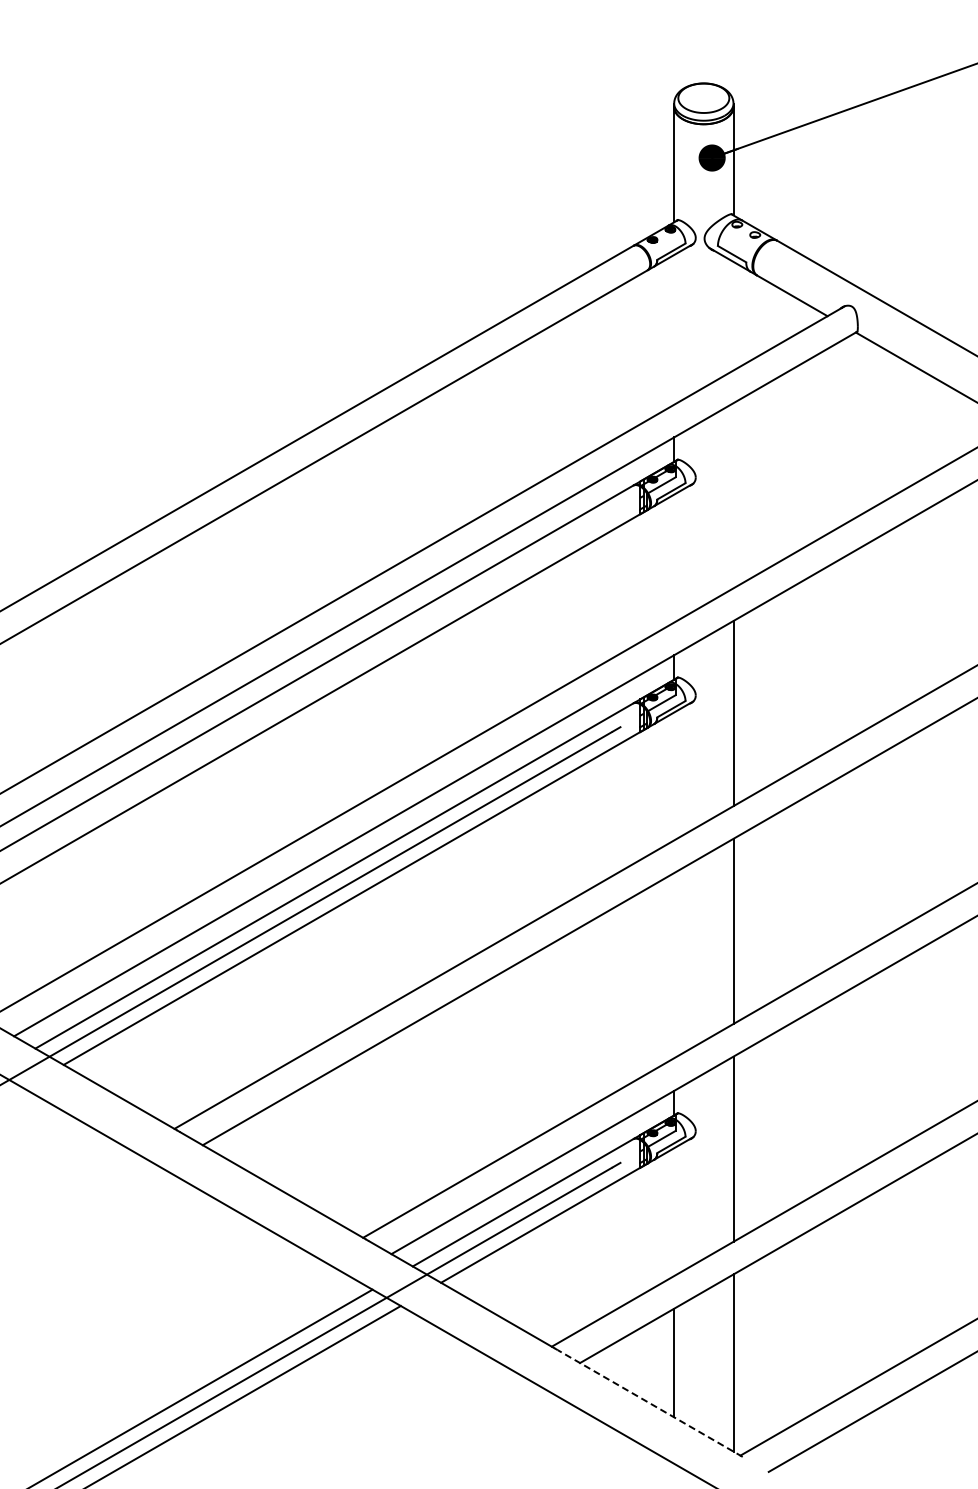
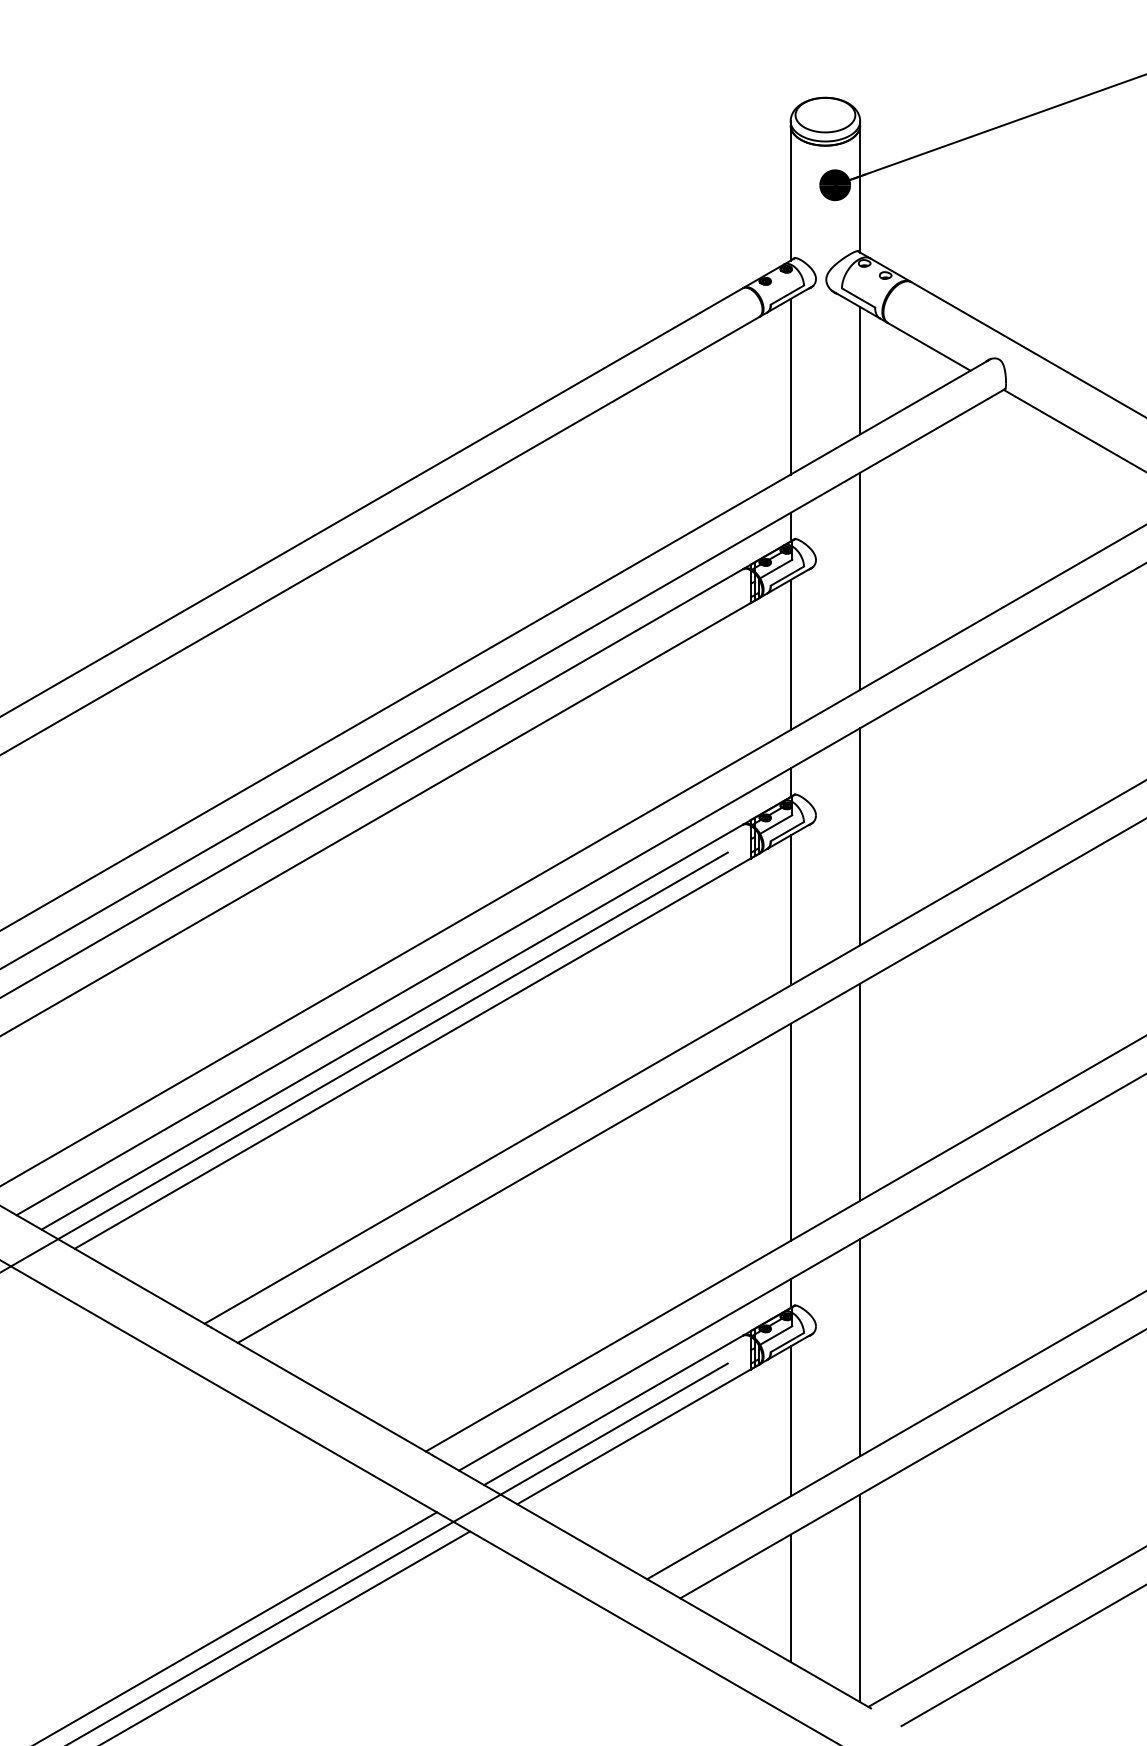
line: (733, 315) -> (860, 369), added
line: (674, 329) -> (791, 386), added
line: (733, 495) -> (860, 580), added
line: (674, 558) -> (791, 654), added
line: (674, 776) -> (791, 910), added
line: (674, 965) -> (791, 1132), added
line: (674, 1212) -> (791, 1421), added
line: (650, 1403) -> (762, 1645), dashed -> solid

